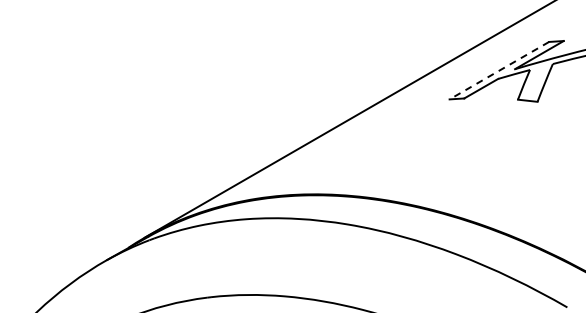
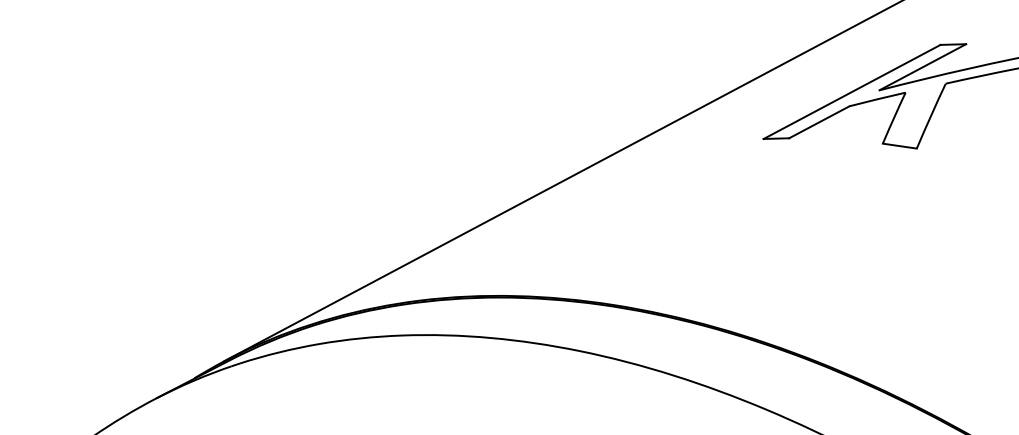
line: (498, 70) -> (850, 91), dashed -> solid

